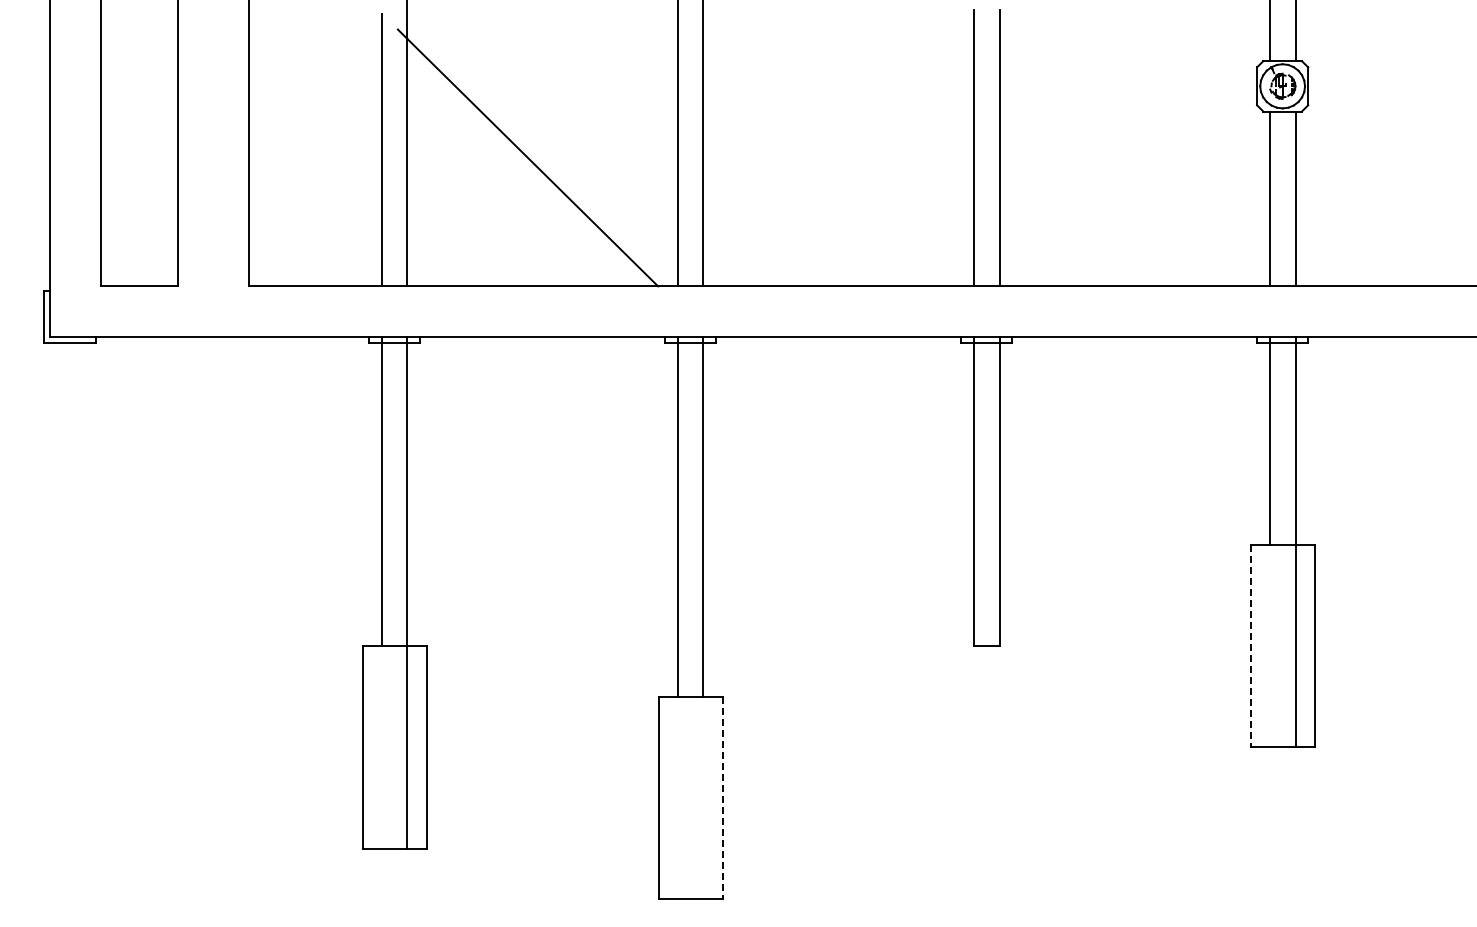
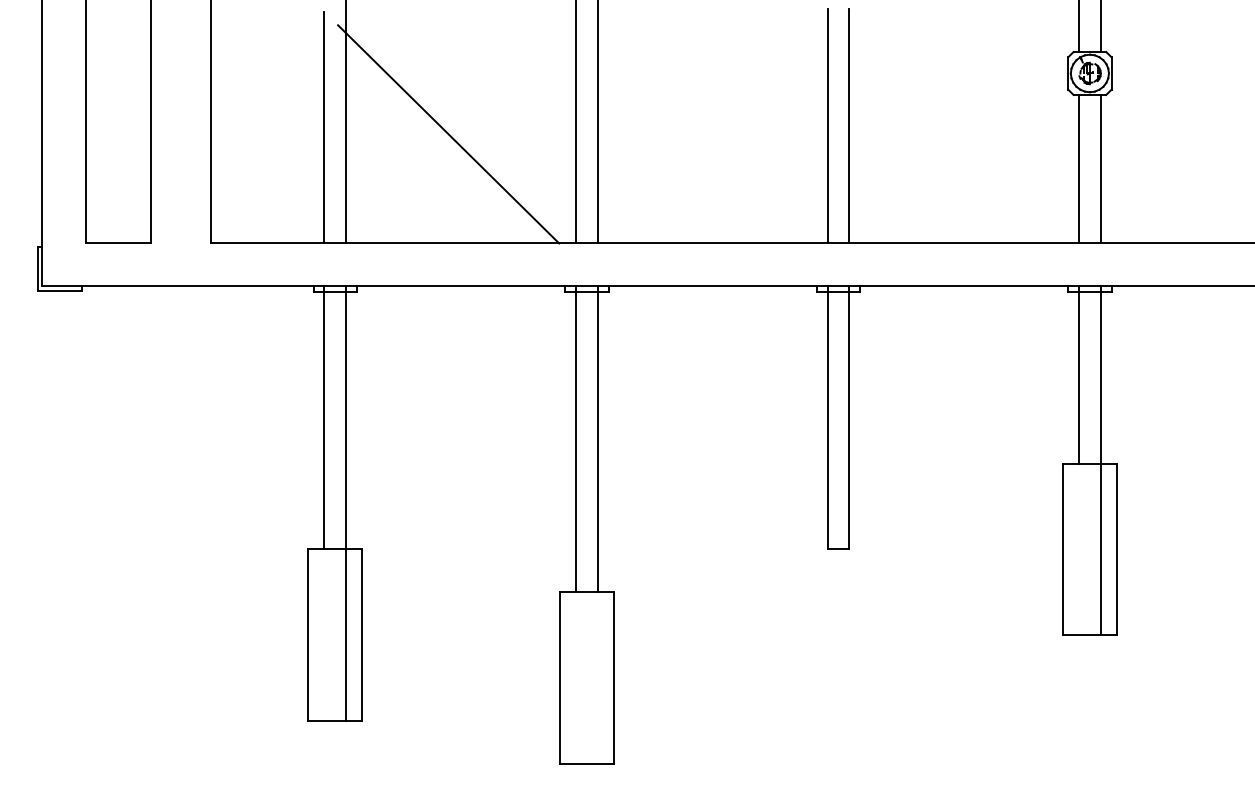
line: (1250, 646) -> (1062, 549), dashed -> solid
line: (722, 798) -> (613, 678), dashed -> solid

